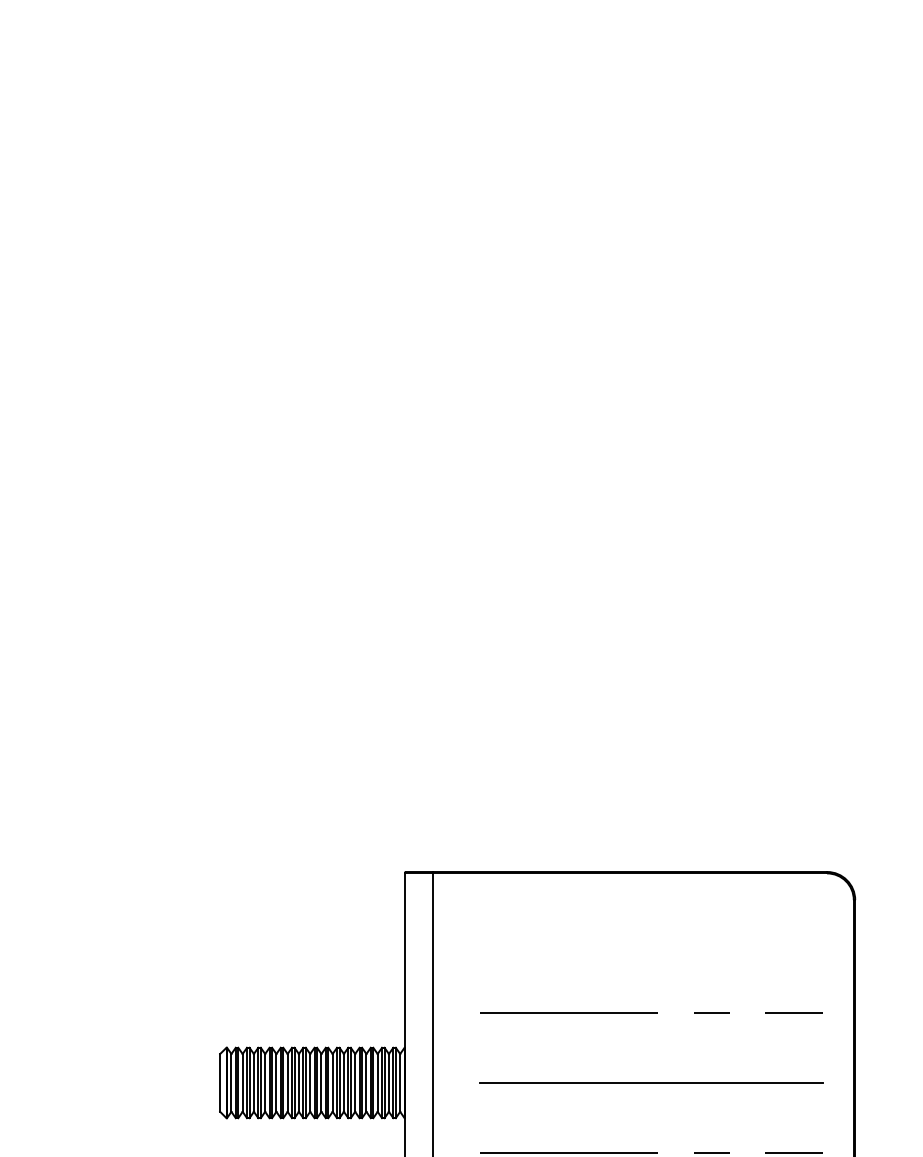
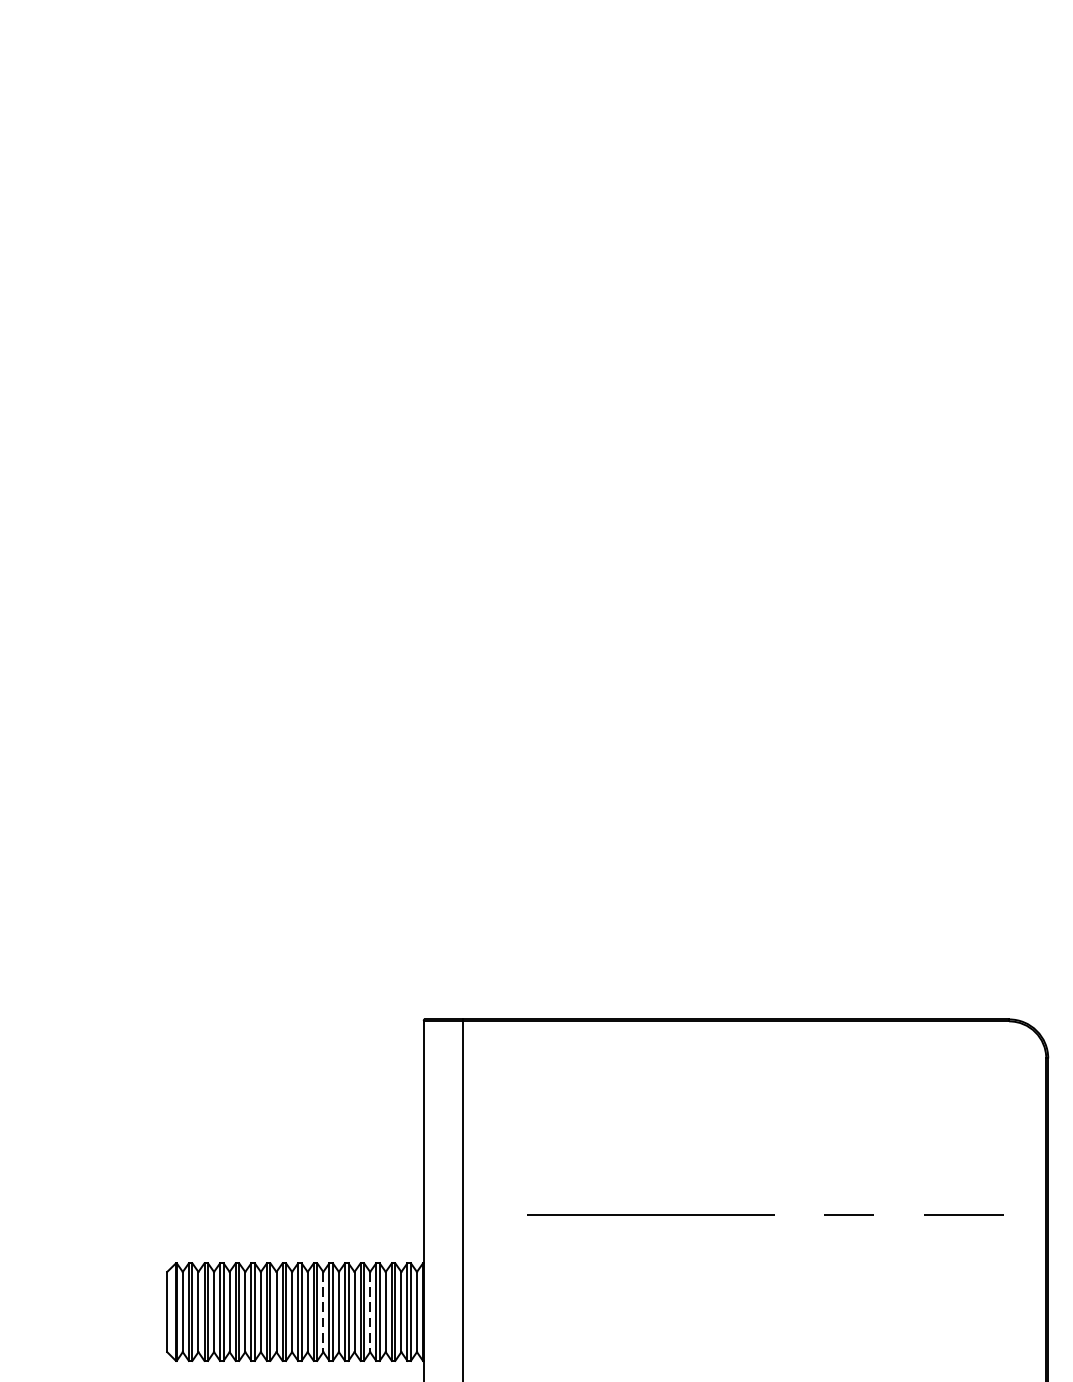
line: (332, 1082) -> (323, 1311), solid -> dashed
line: (366, 1082) -> (370, 1311), solid -> dashed
line: (651, 1082) -> (765, 1311), removed

